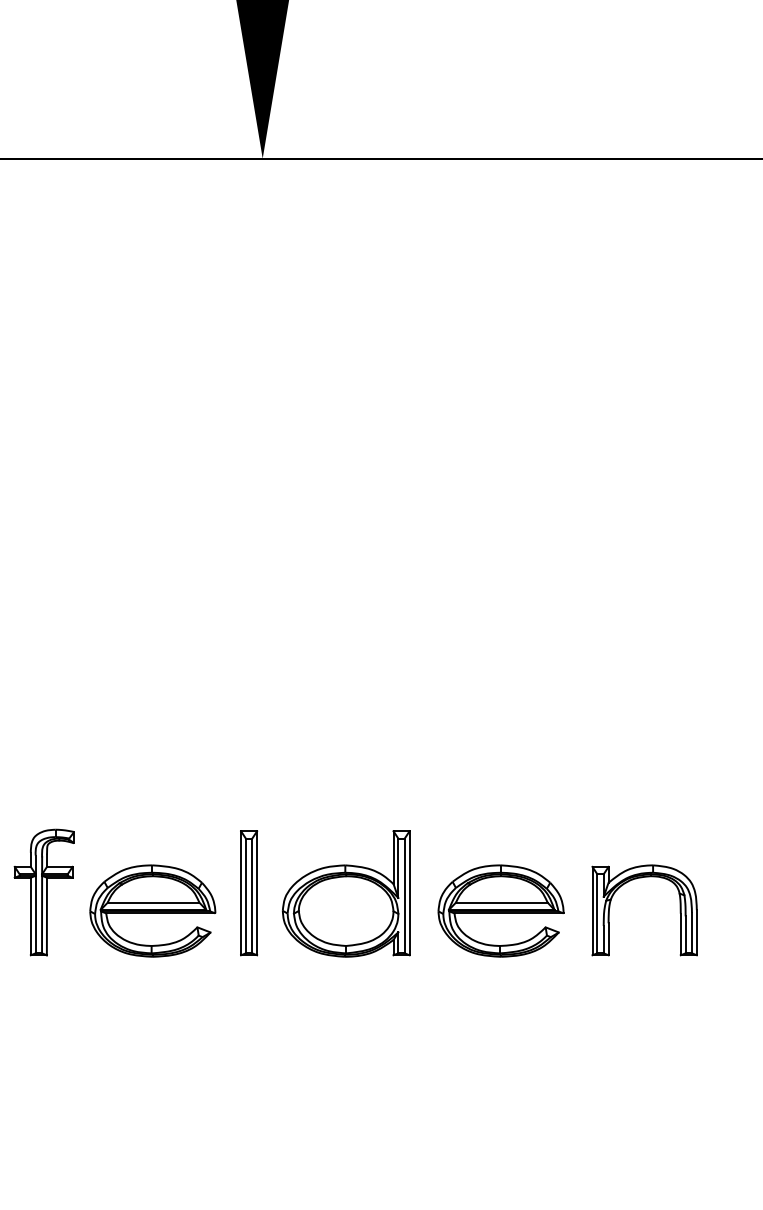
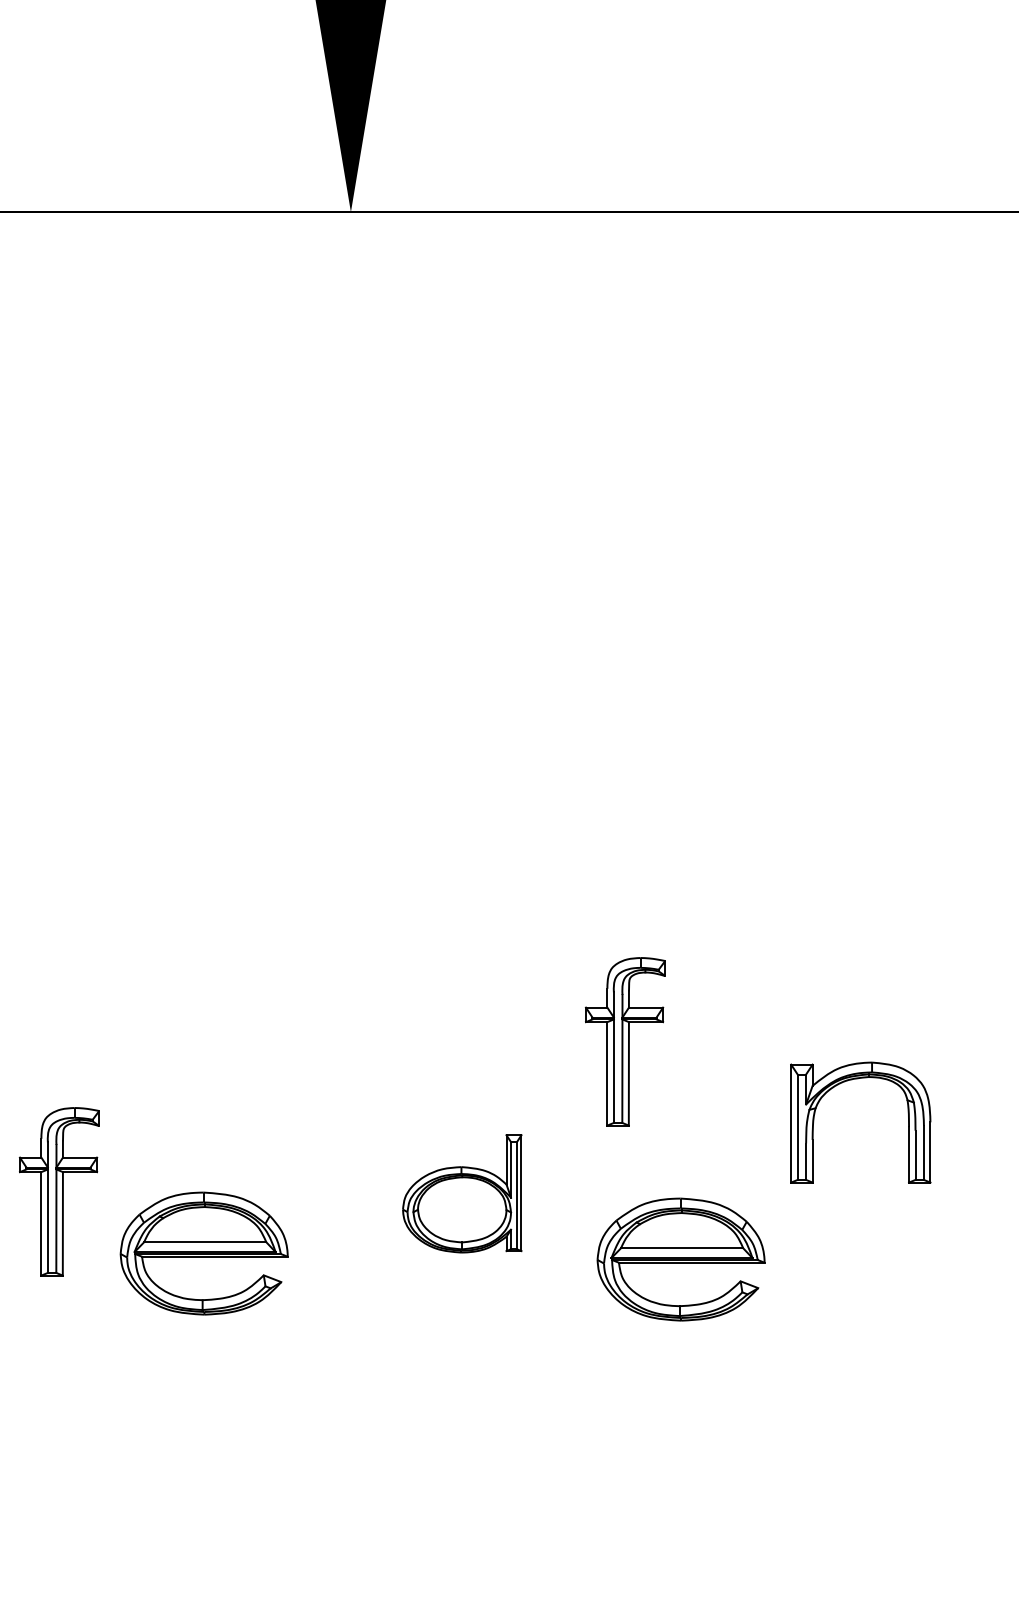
part: (467, 779) -> (624, 1041), added
part: (638, 878) -> (852, 1080), moved
part: (248, 893) -> (332, 1192), removed
part: (345, 893) -> (461, 1193), size x0.7
part: (152, 911) -> (203, 1253), moved
part: (500, 911) -> (680, 1259), moved

